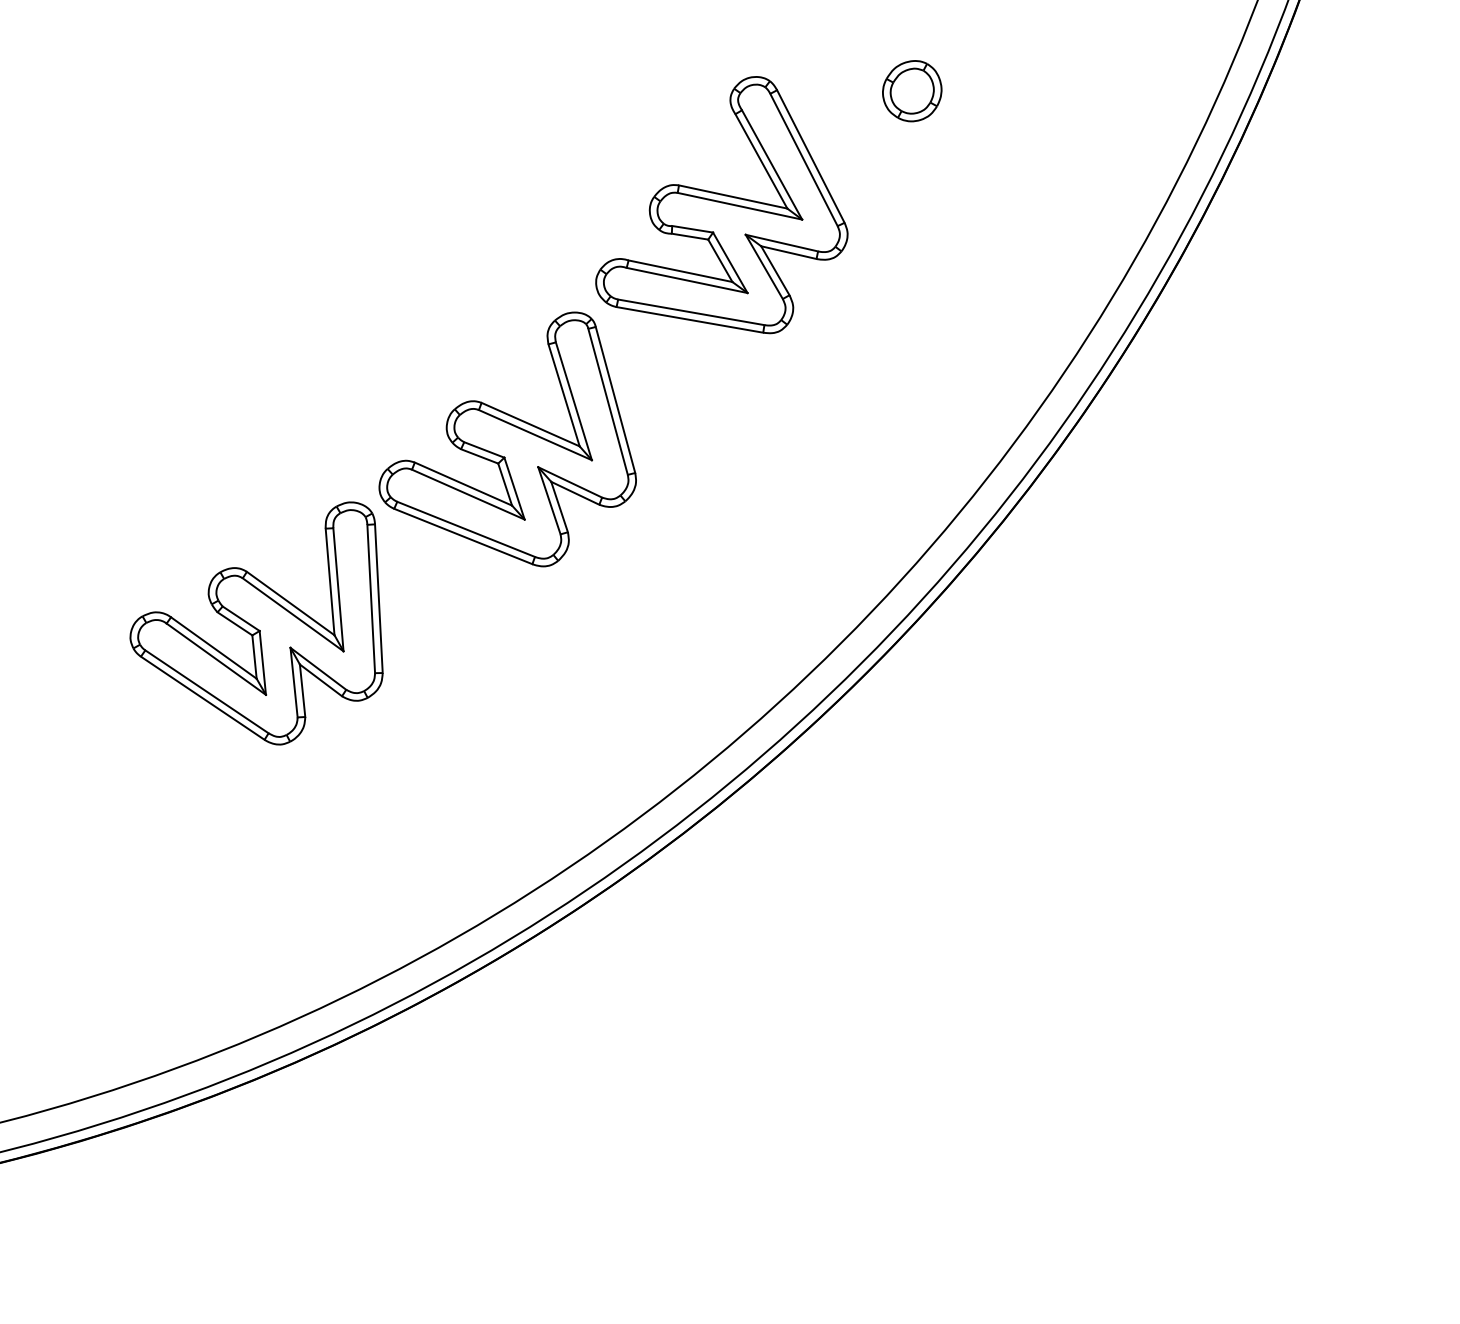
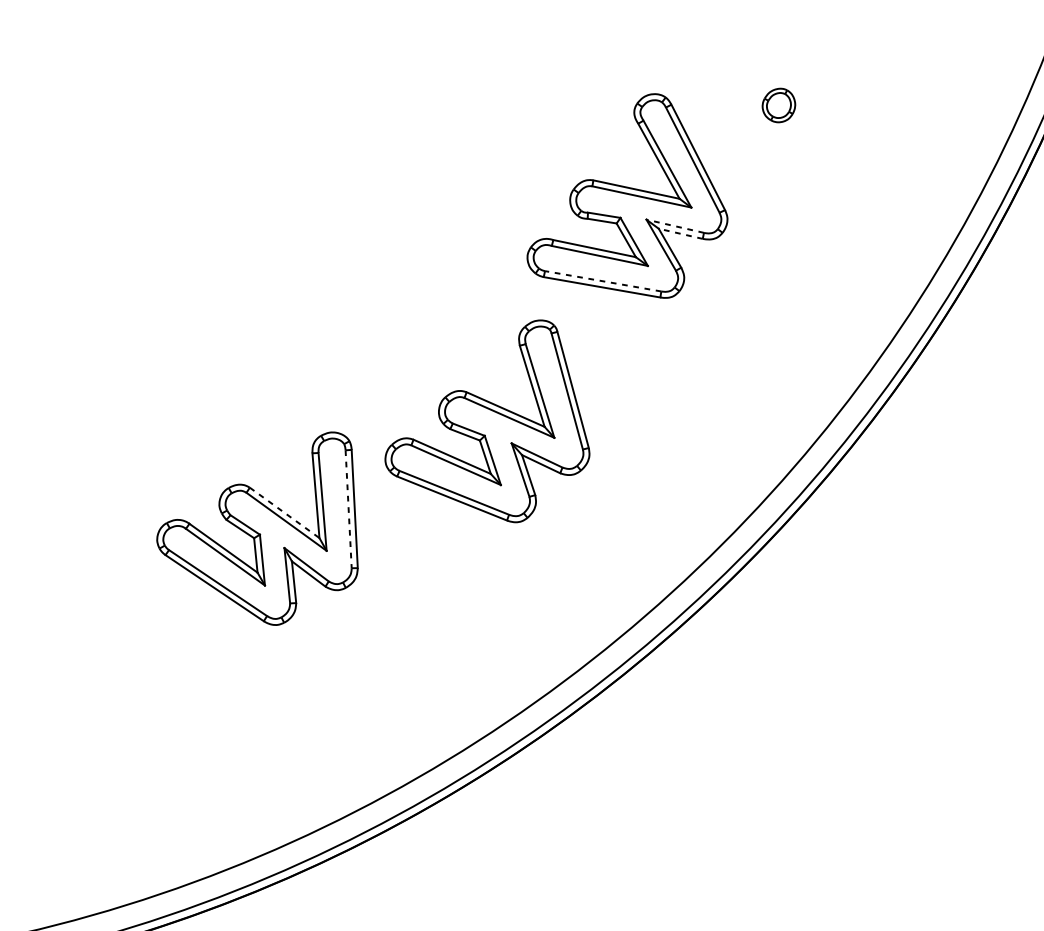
part: (912, 91) -> (779, 105), size x0.7
line: (781, 243) -> (674, 226), solid -> dashed
line: (788, 252) -> (680, 233), solid -> dashed
line: (690, 312) -> (602, 281), solid -> dashed
part: (507, 439) -> (487, 421), moved
line: (371, 599) -> (348, 509), solid -> dashed
line: (291, 603) -> (285, 512), solid -> dashed

